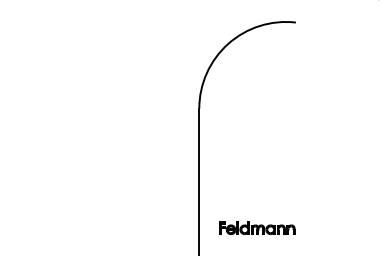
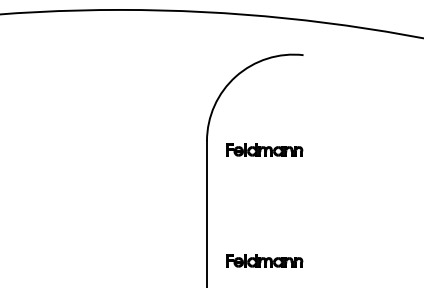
part: (256, 116) -> (264, 149), added

